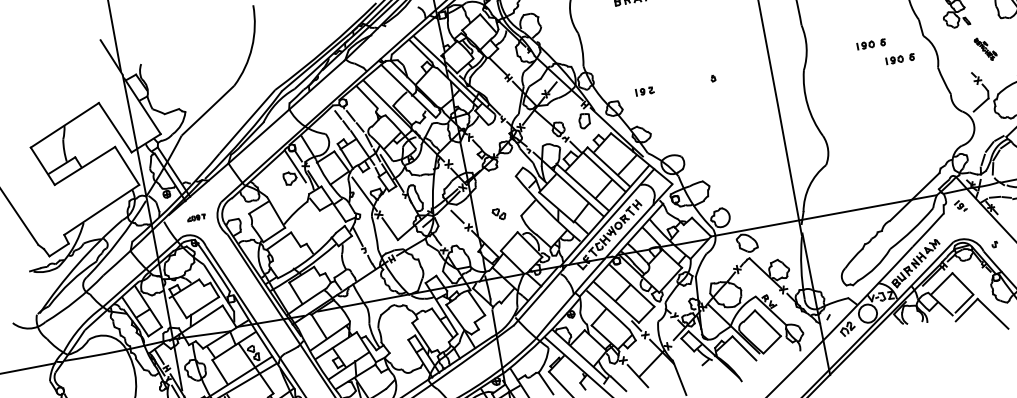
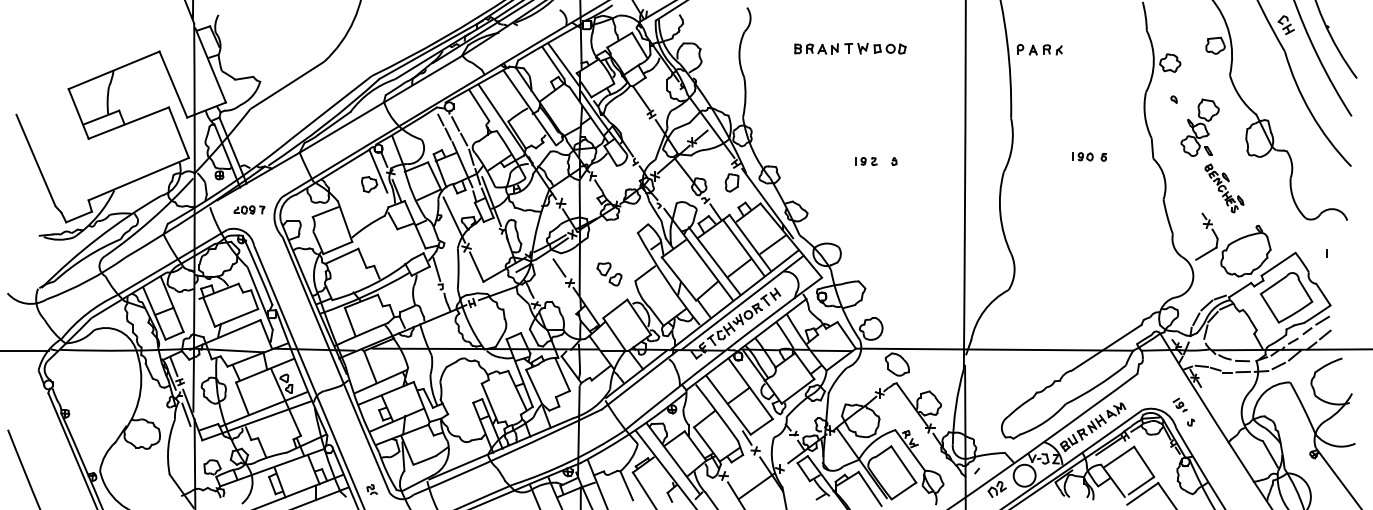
part: (985, 49) -> (1224, 188), size x1.67
part: (900, 58) -> (1120, 180), removed
part: (645, 91) -> (866, 161), moved
part: (960, 205) -> (1179, 404), moved
part: (499, 214) -> (609, 274), size x1.67
part: (196, 217) -> (249, 209), size x1.43

